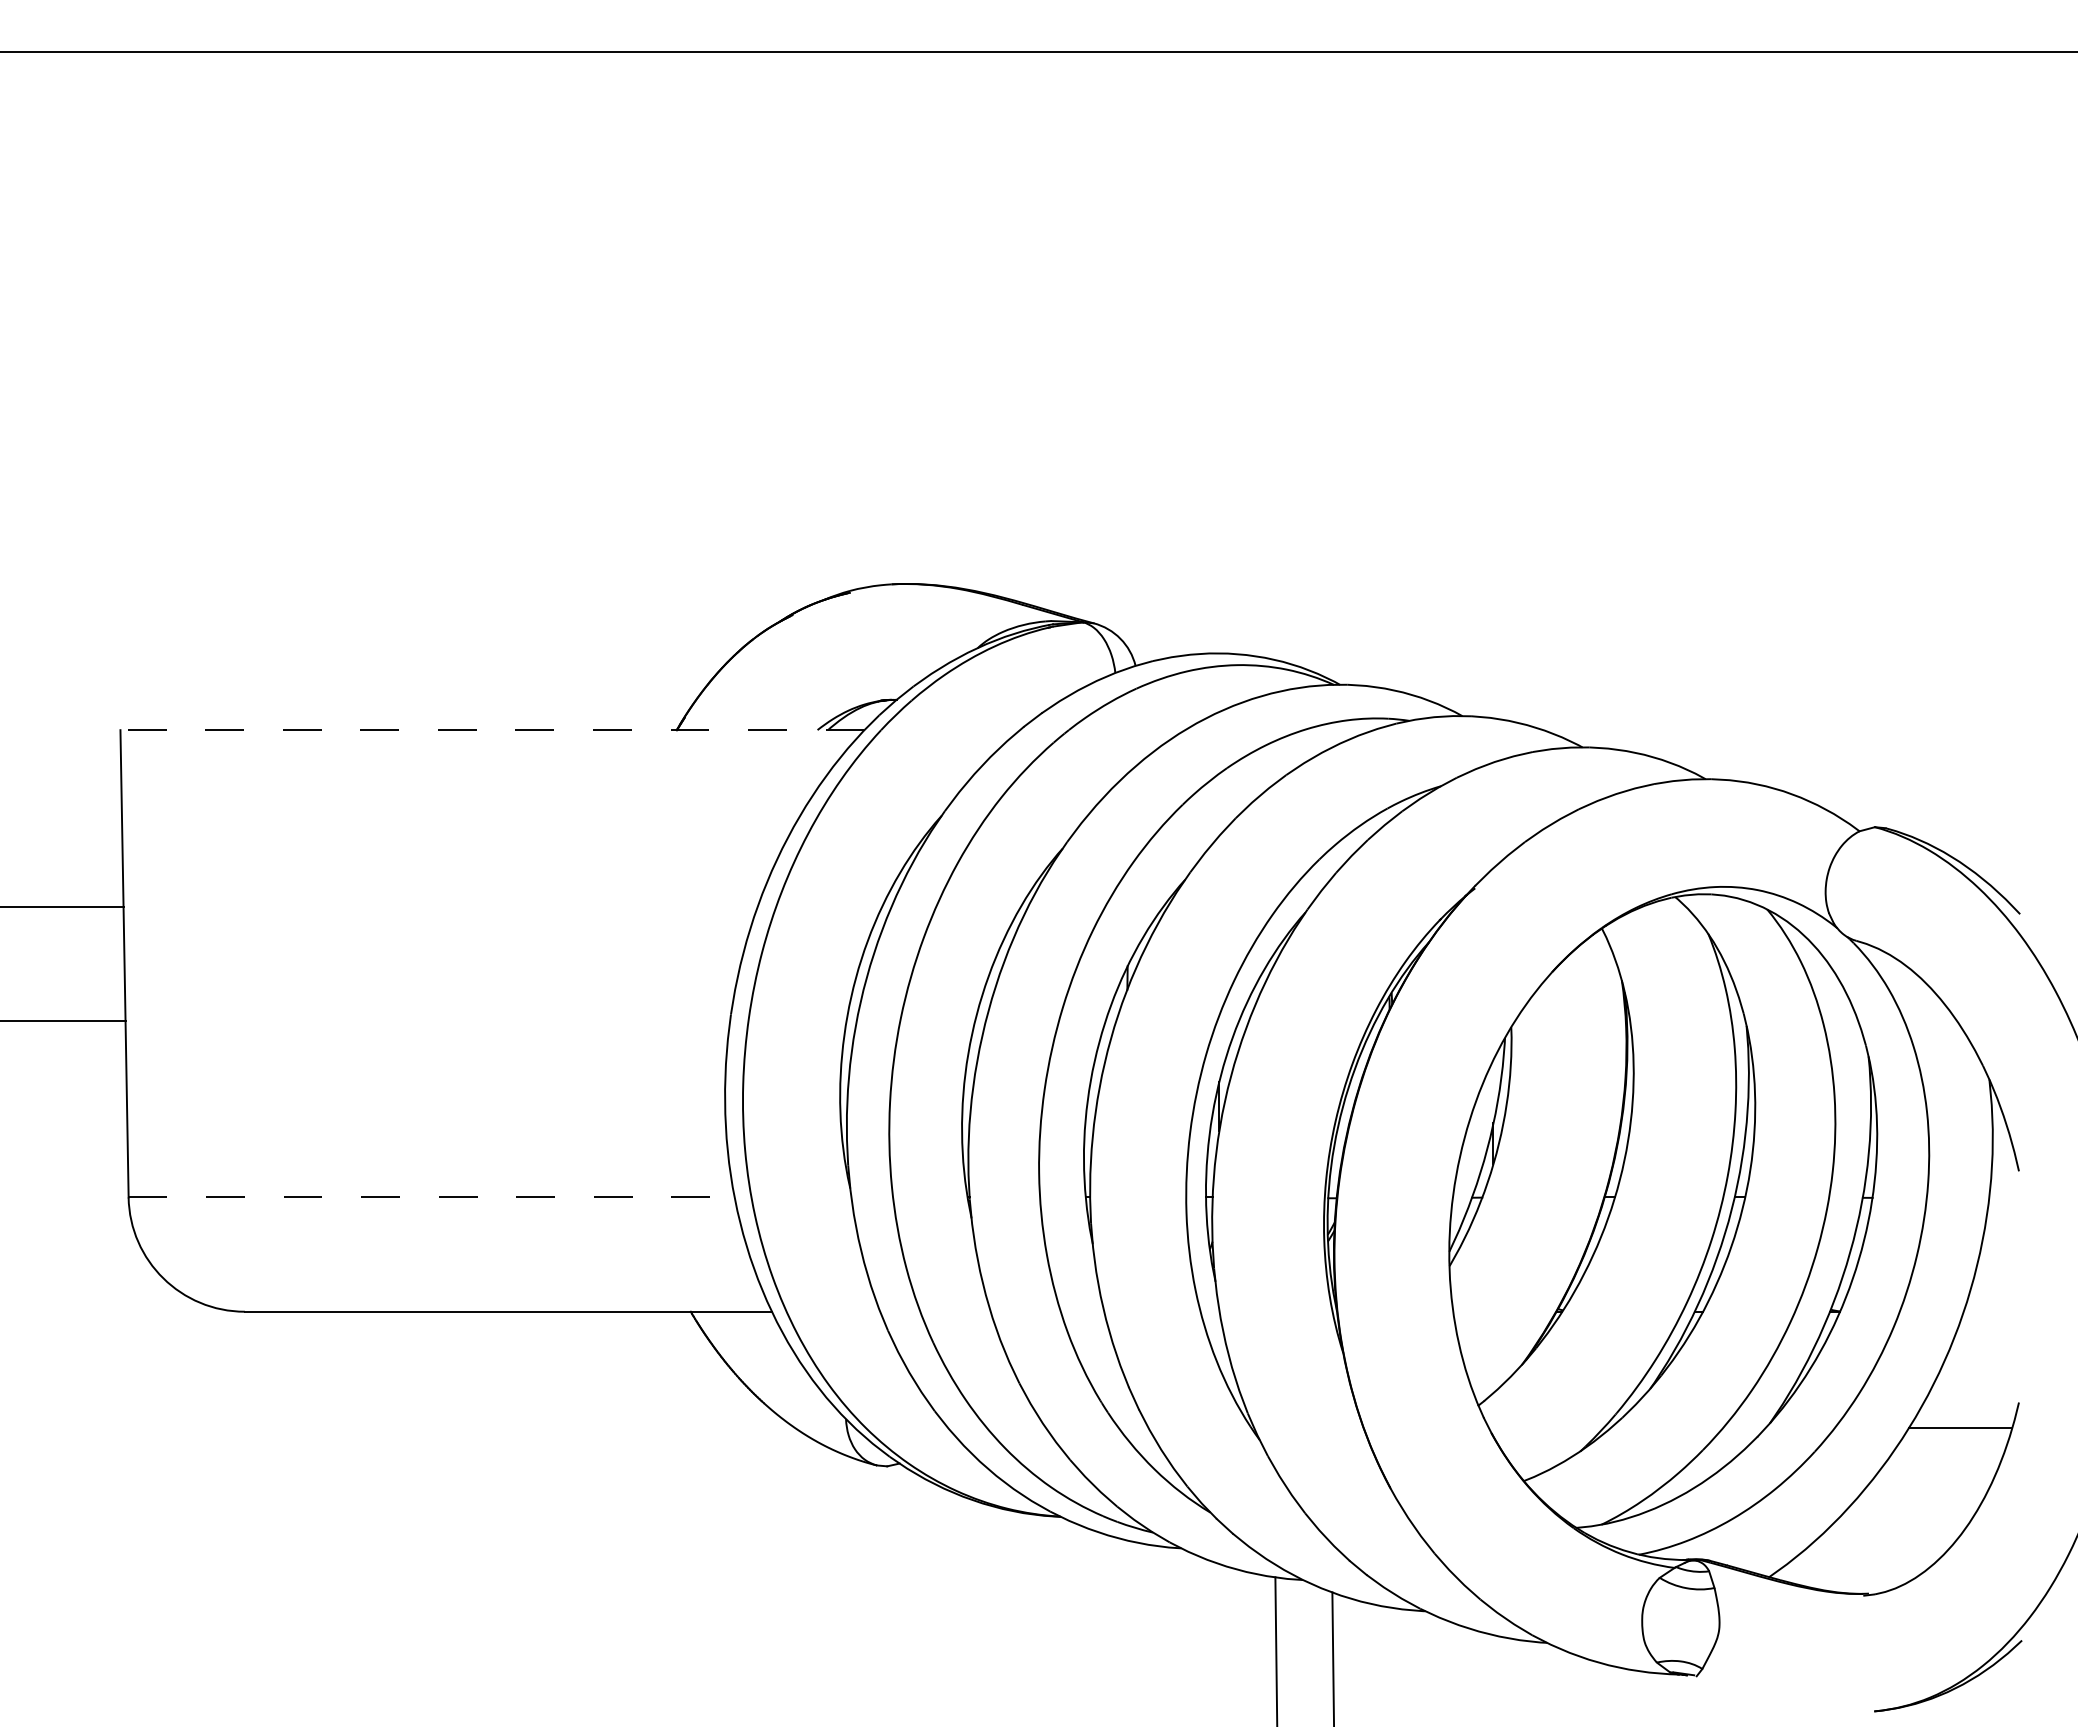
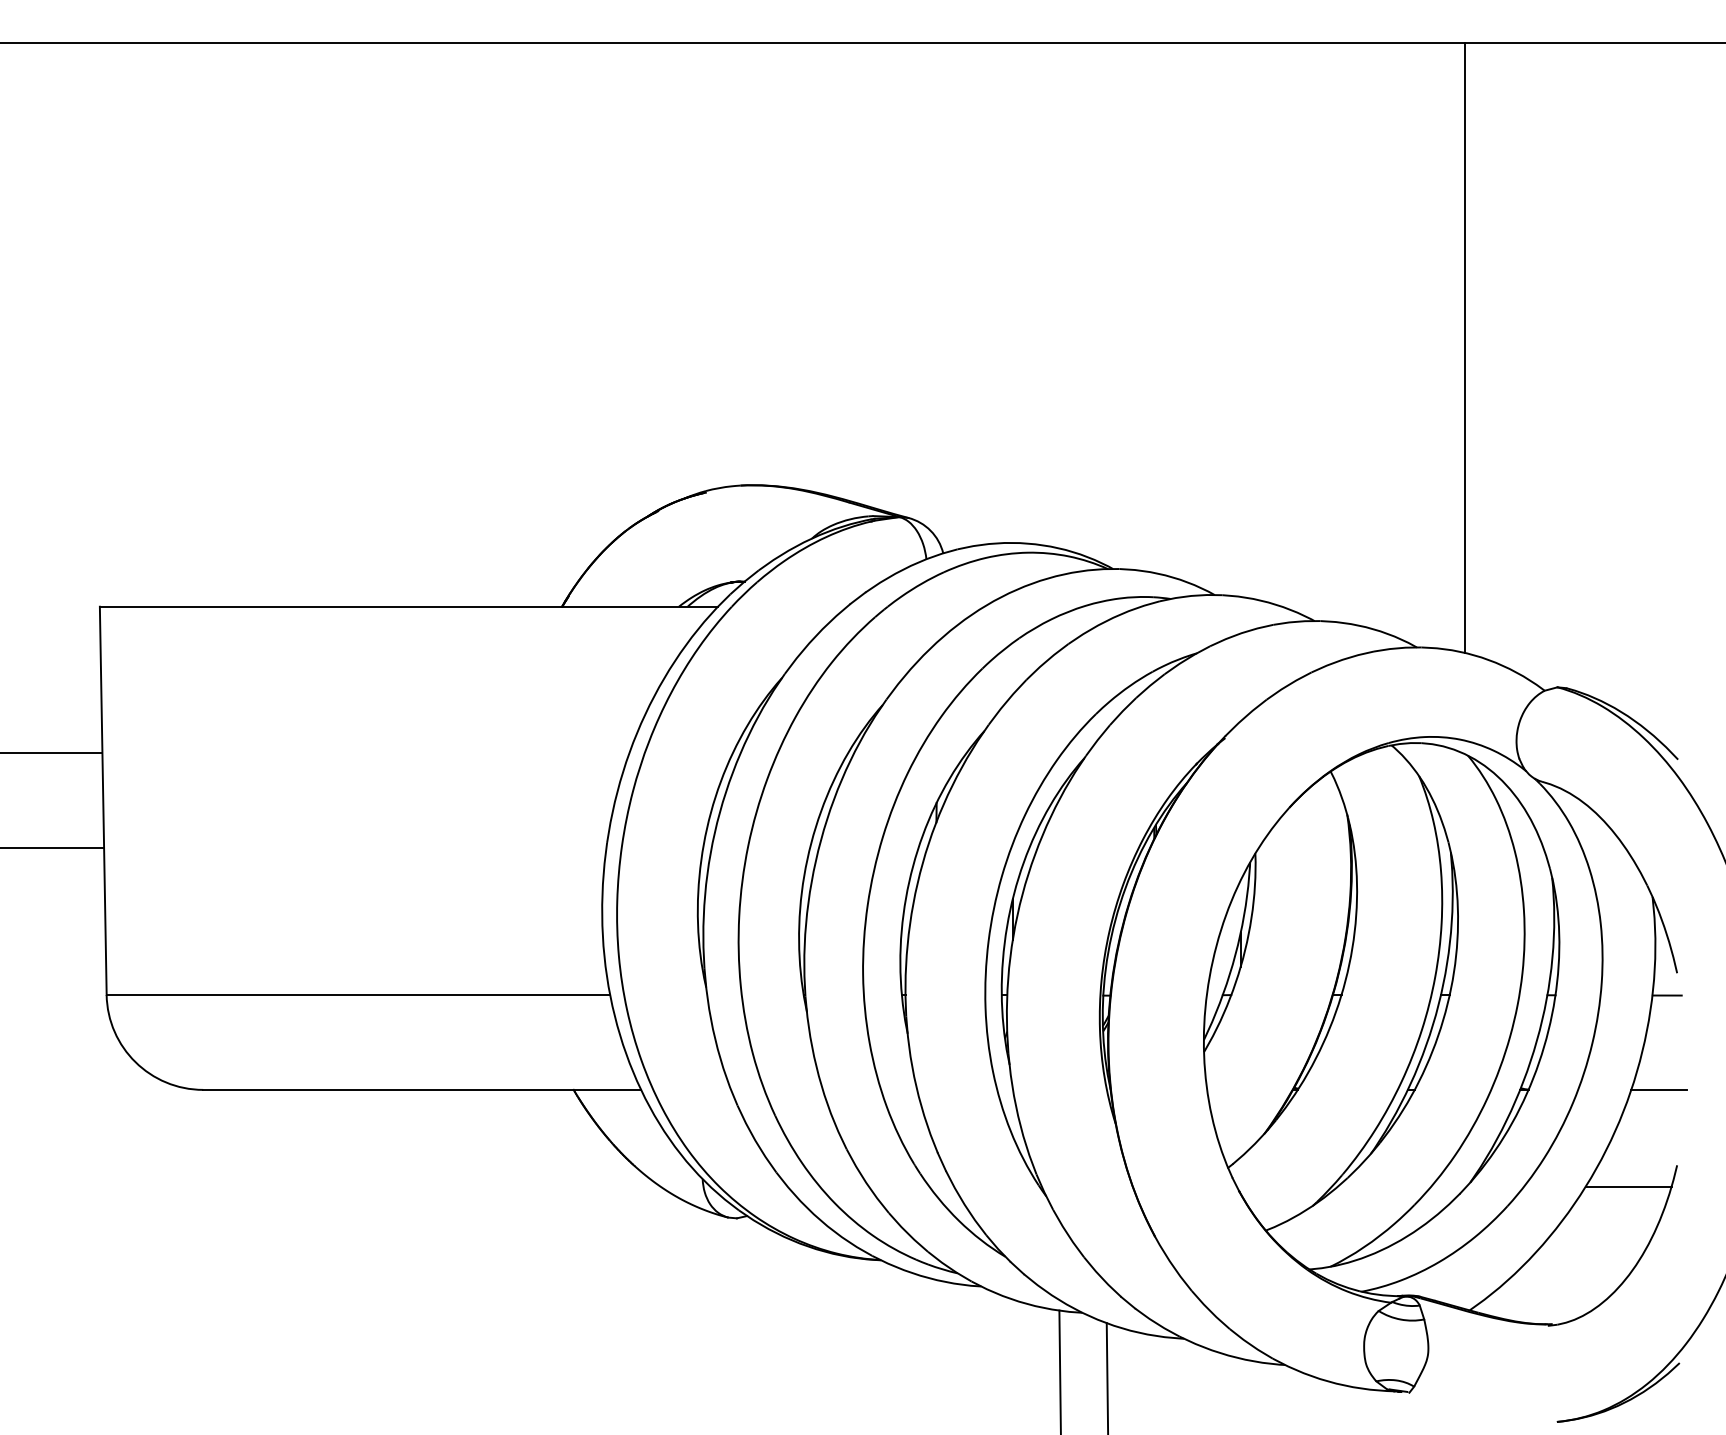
line: (1764, 418) -> (1465, 347), added
line: (492, 730) -> (408, 607), dashed -> solid
line: (432, 1197) -> (359, 994), dashed -> solid
line: (2006, 1198) -> (1666, 995), added
line: (1996, 1311) -> (1658, 1089), added

